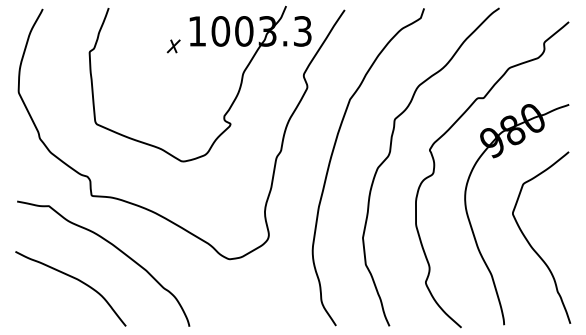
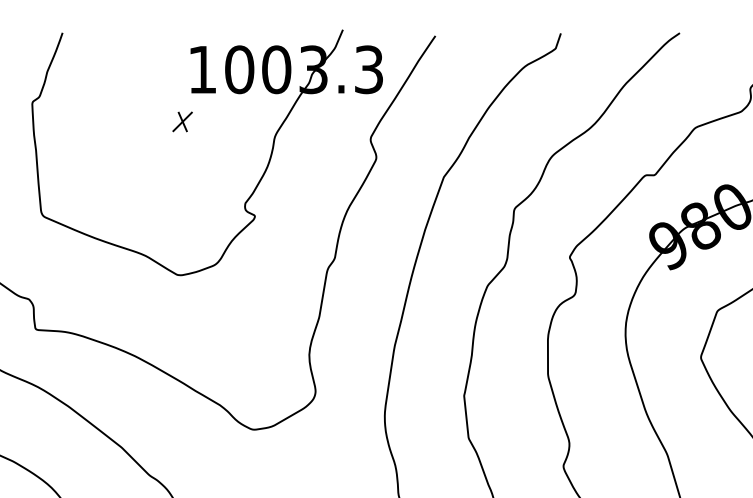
part: (173, 46) -> (182, 122), moved

